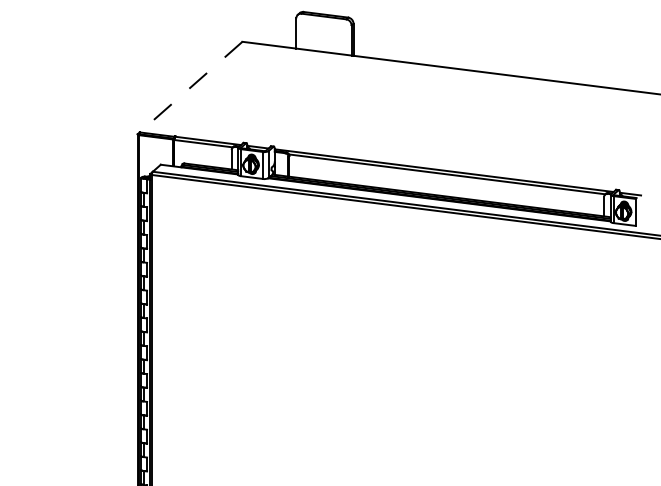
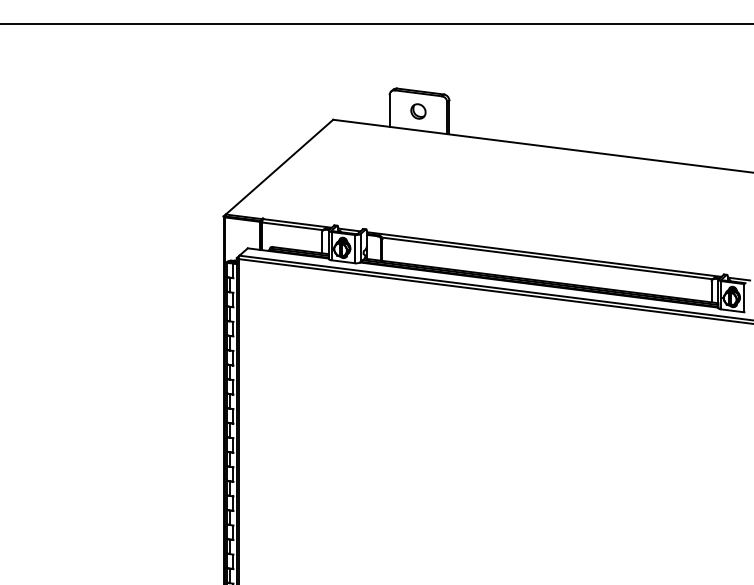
part: (323, 33) -> (418, 111), added
line: (191, 87) -> (279, 167), dashed -> solid

